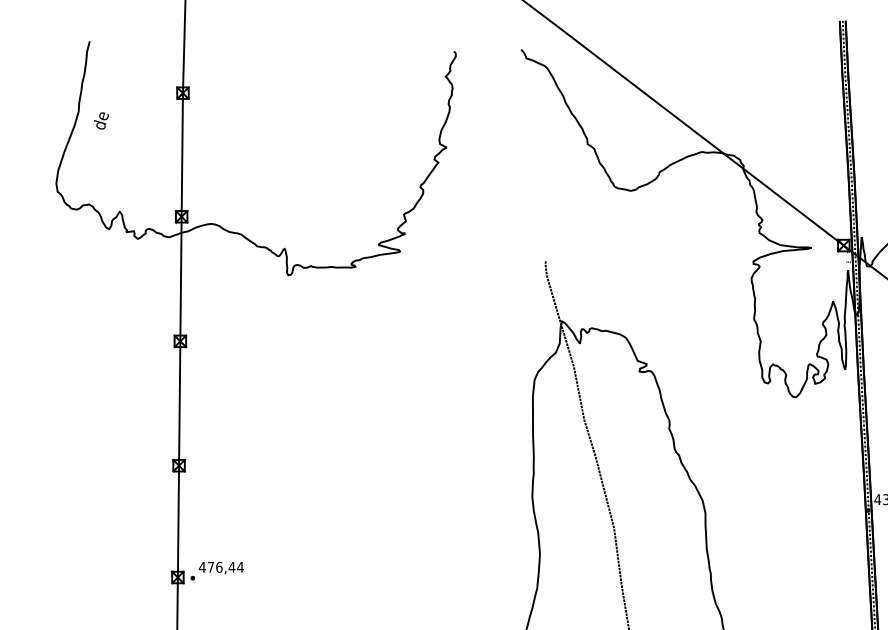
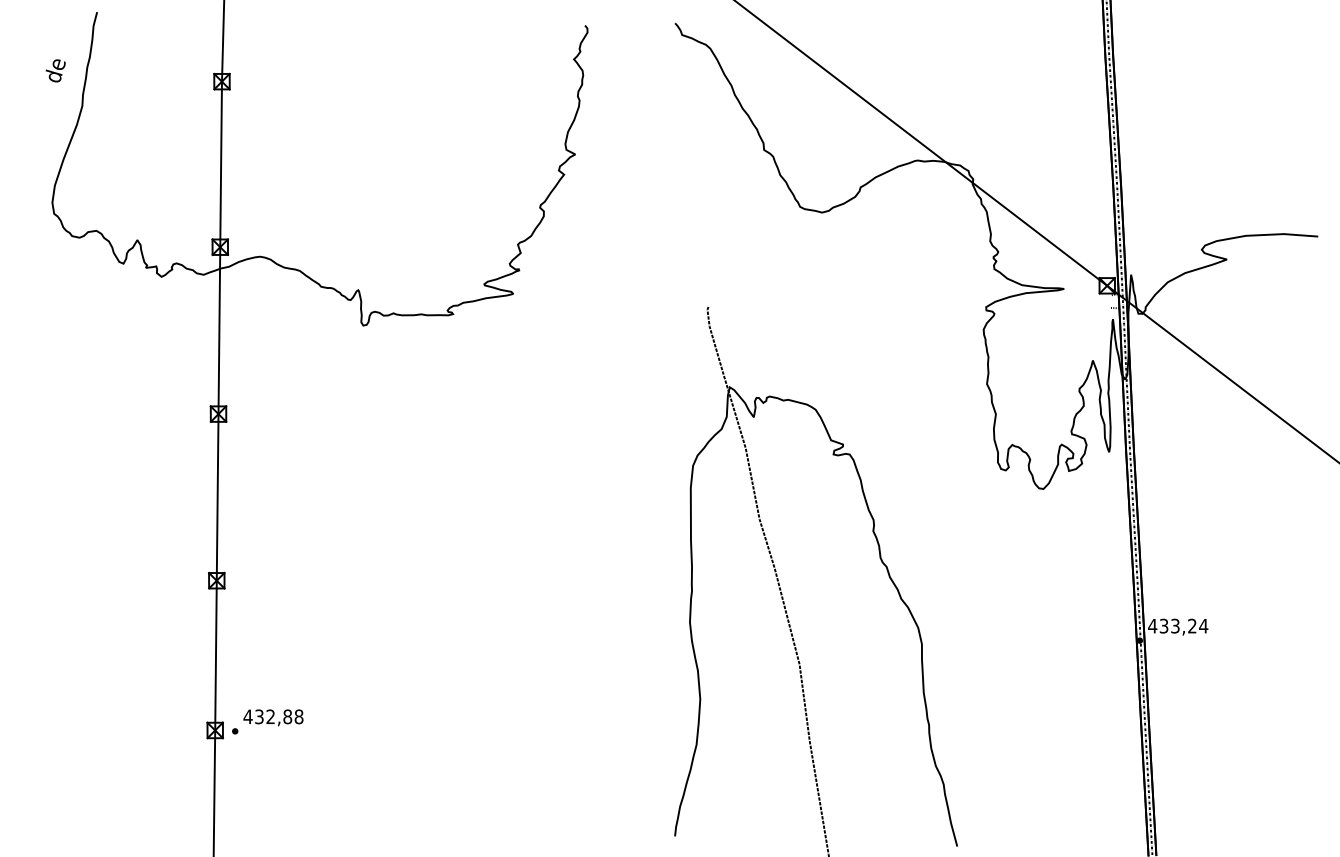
text: (101, 120) -> (55, 70), moved
text: (225, 567) -> (279, 716), 476,44 -> 432,88

